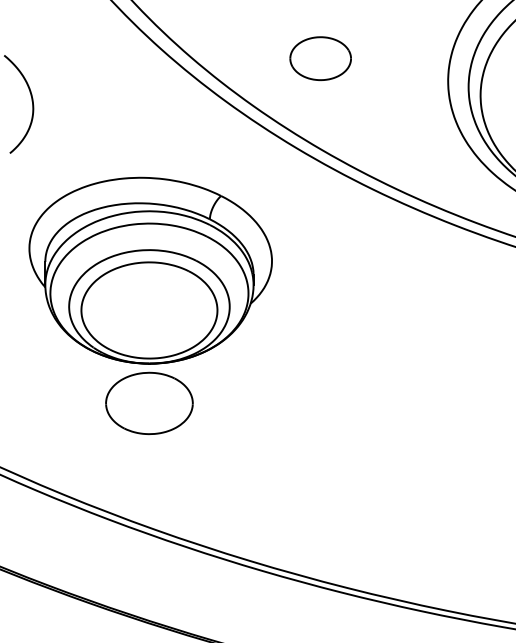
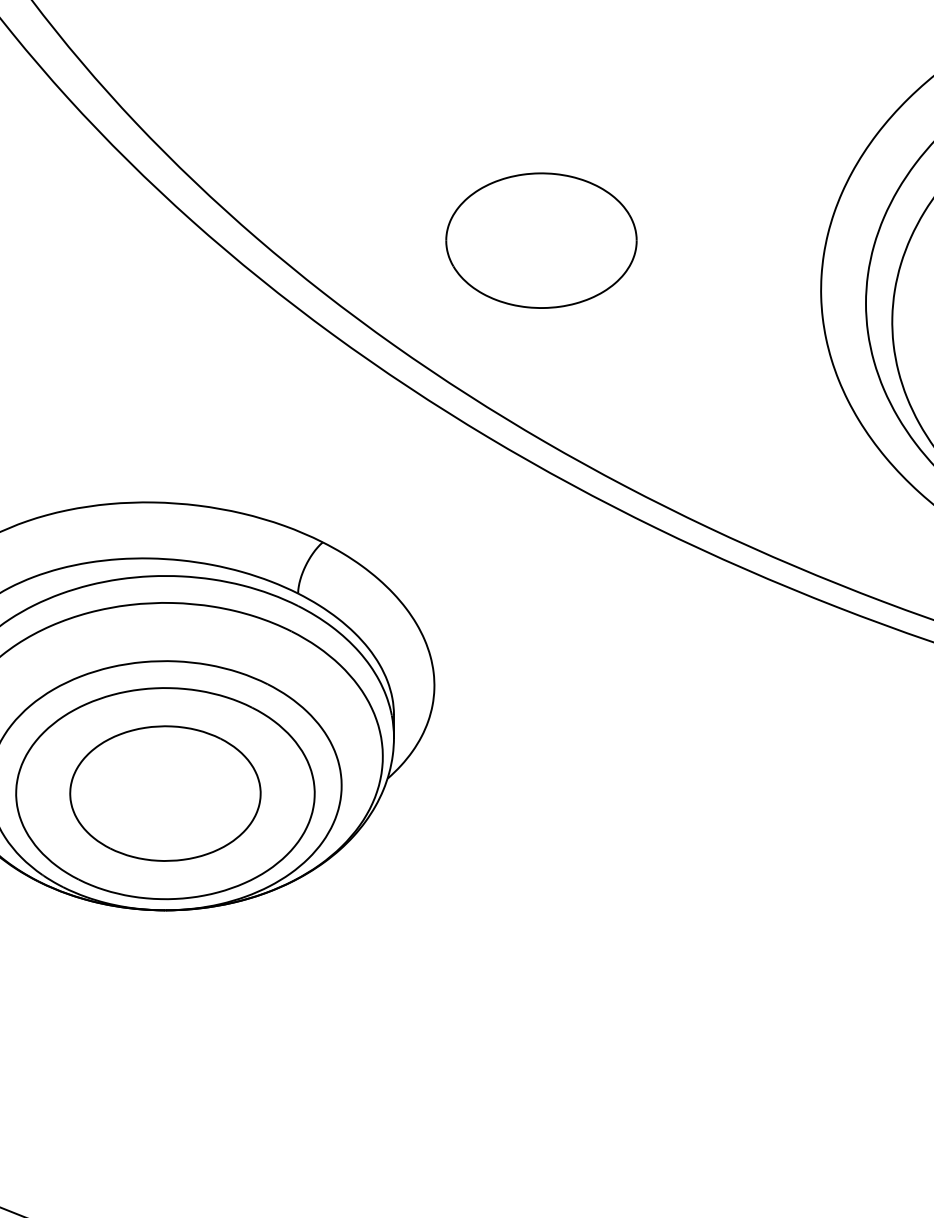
part: (320, 58) -> (540, 240), size x1.43
part: (149, 402) -> (165, 791), moved

